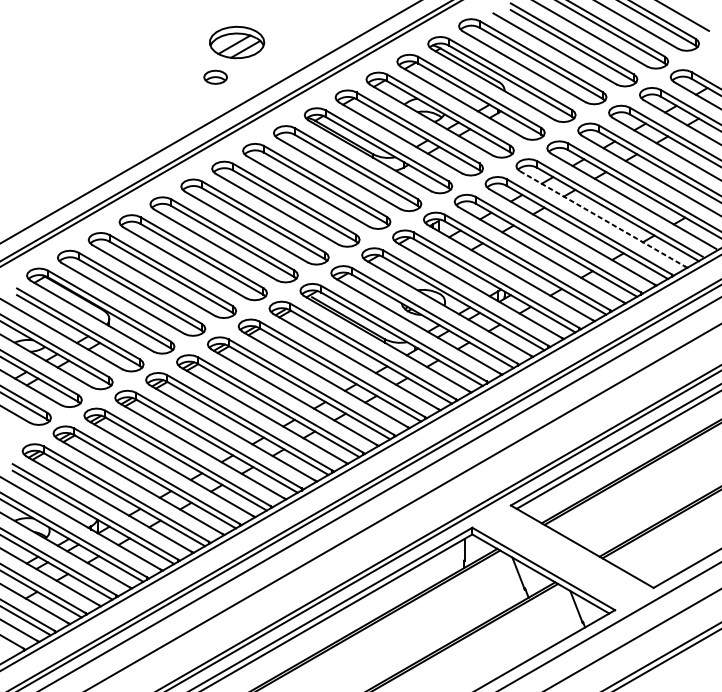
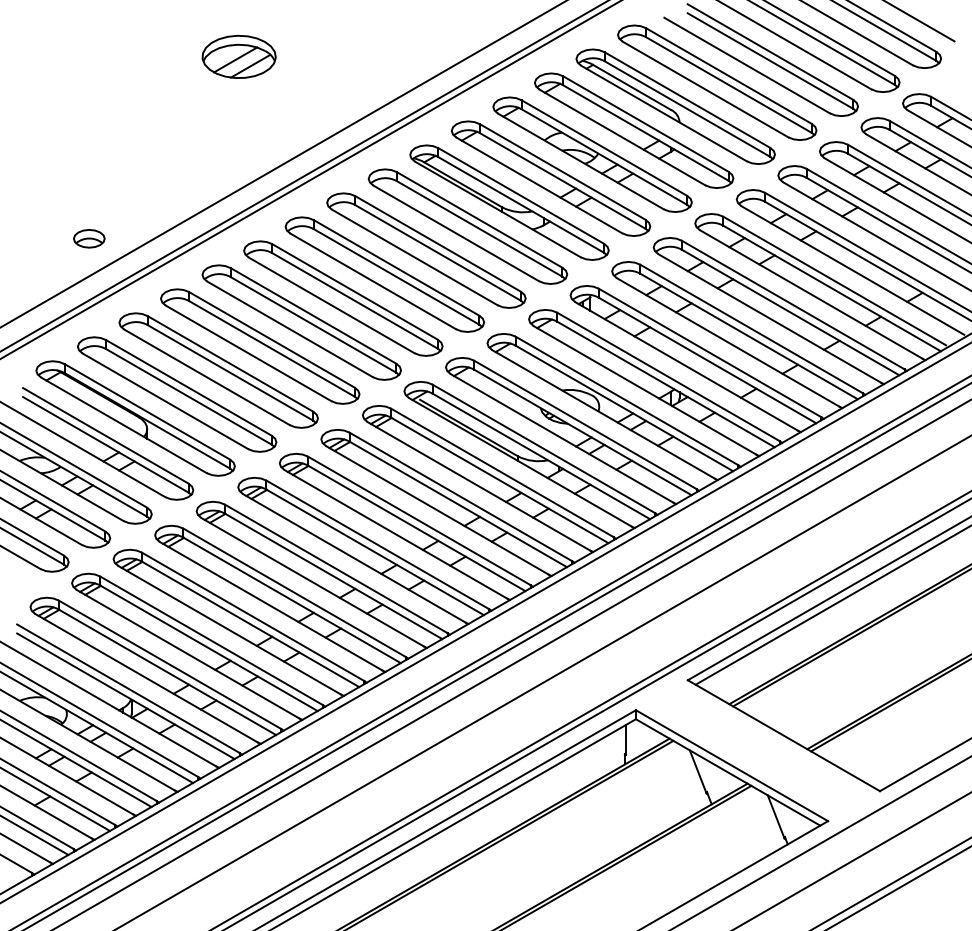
part: (236, 42) -> (238, 56), moved
part: (215, 77) -> (89, 238), moved
line: (602, 218) -> (811, 294), dashed -> solid

